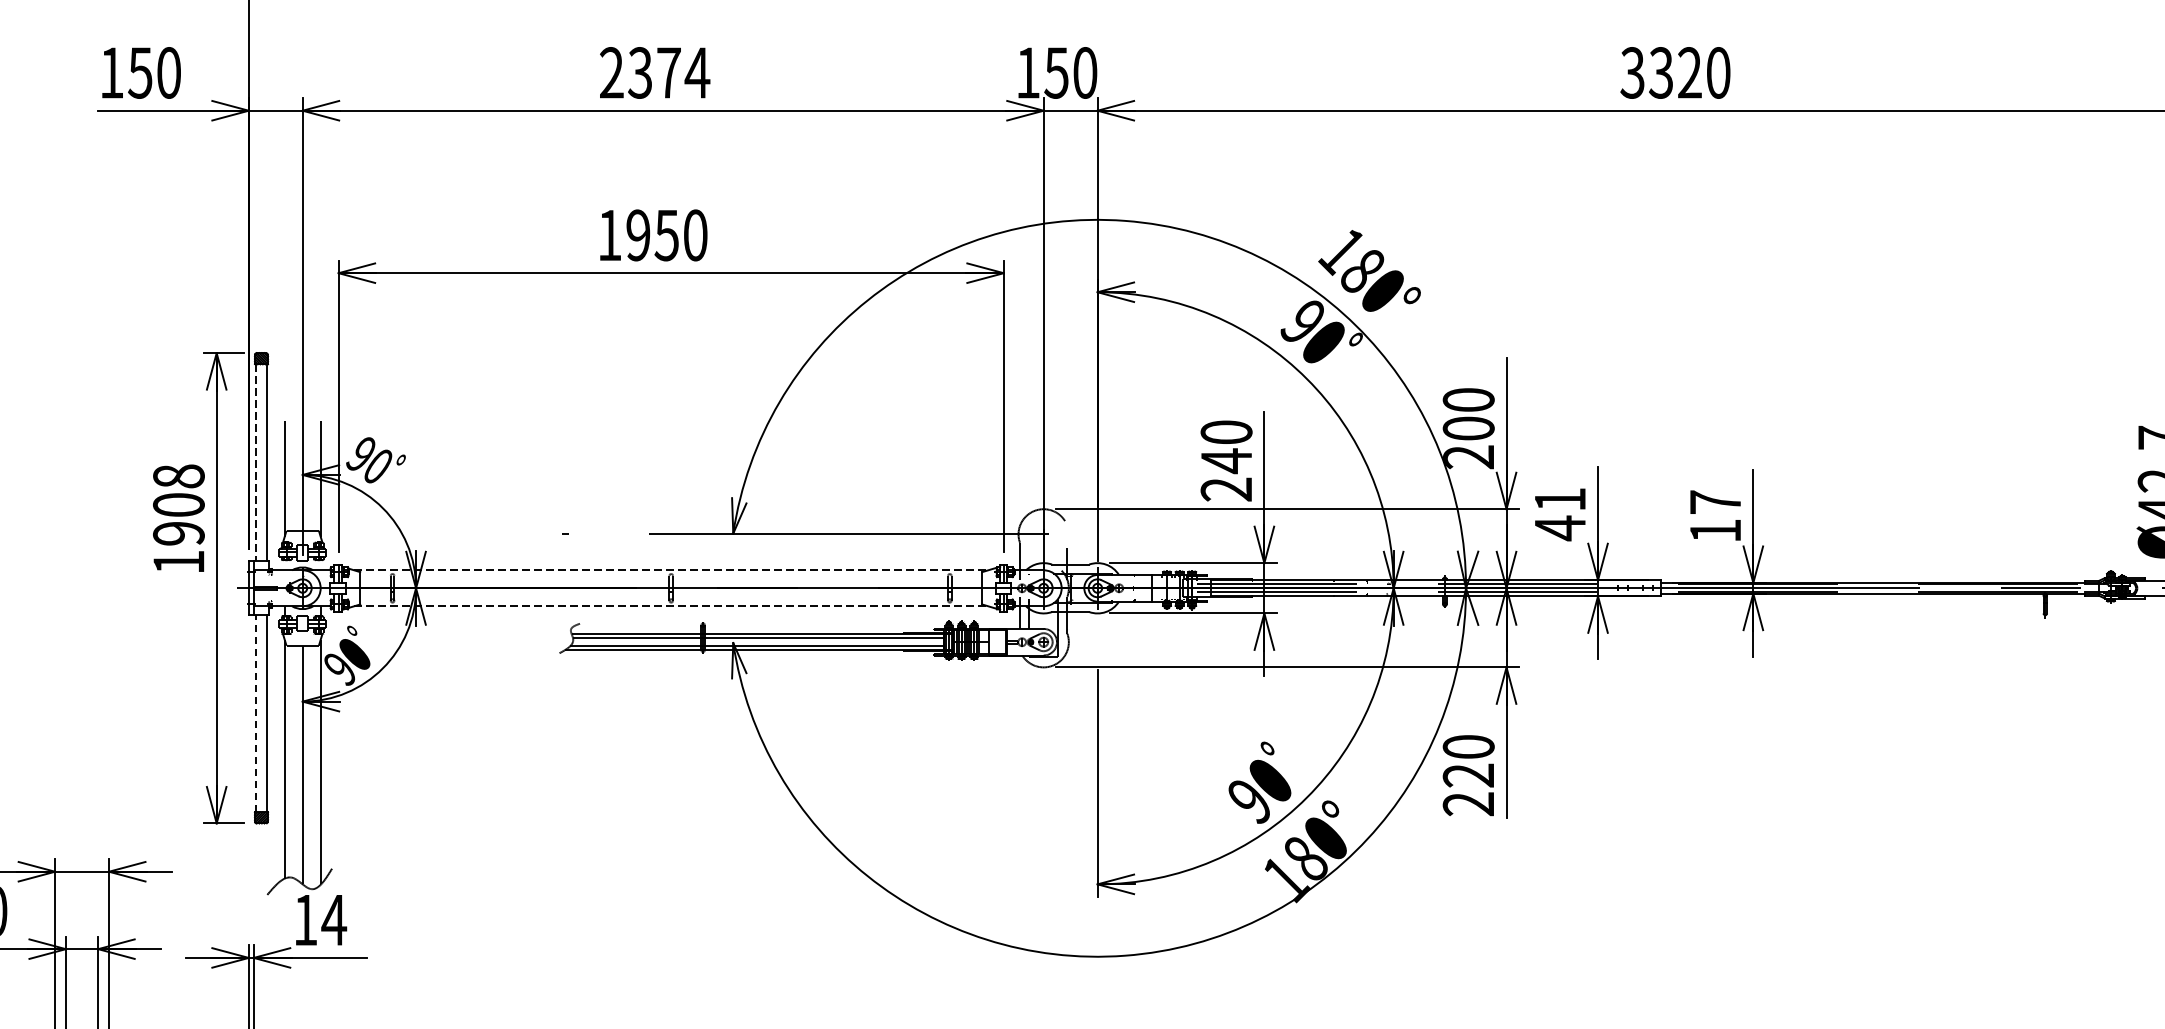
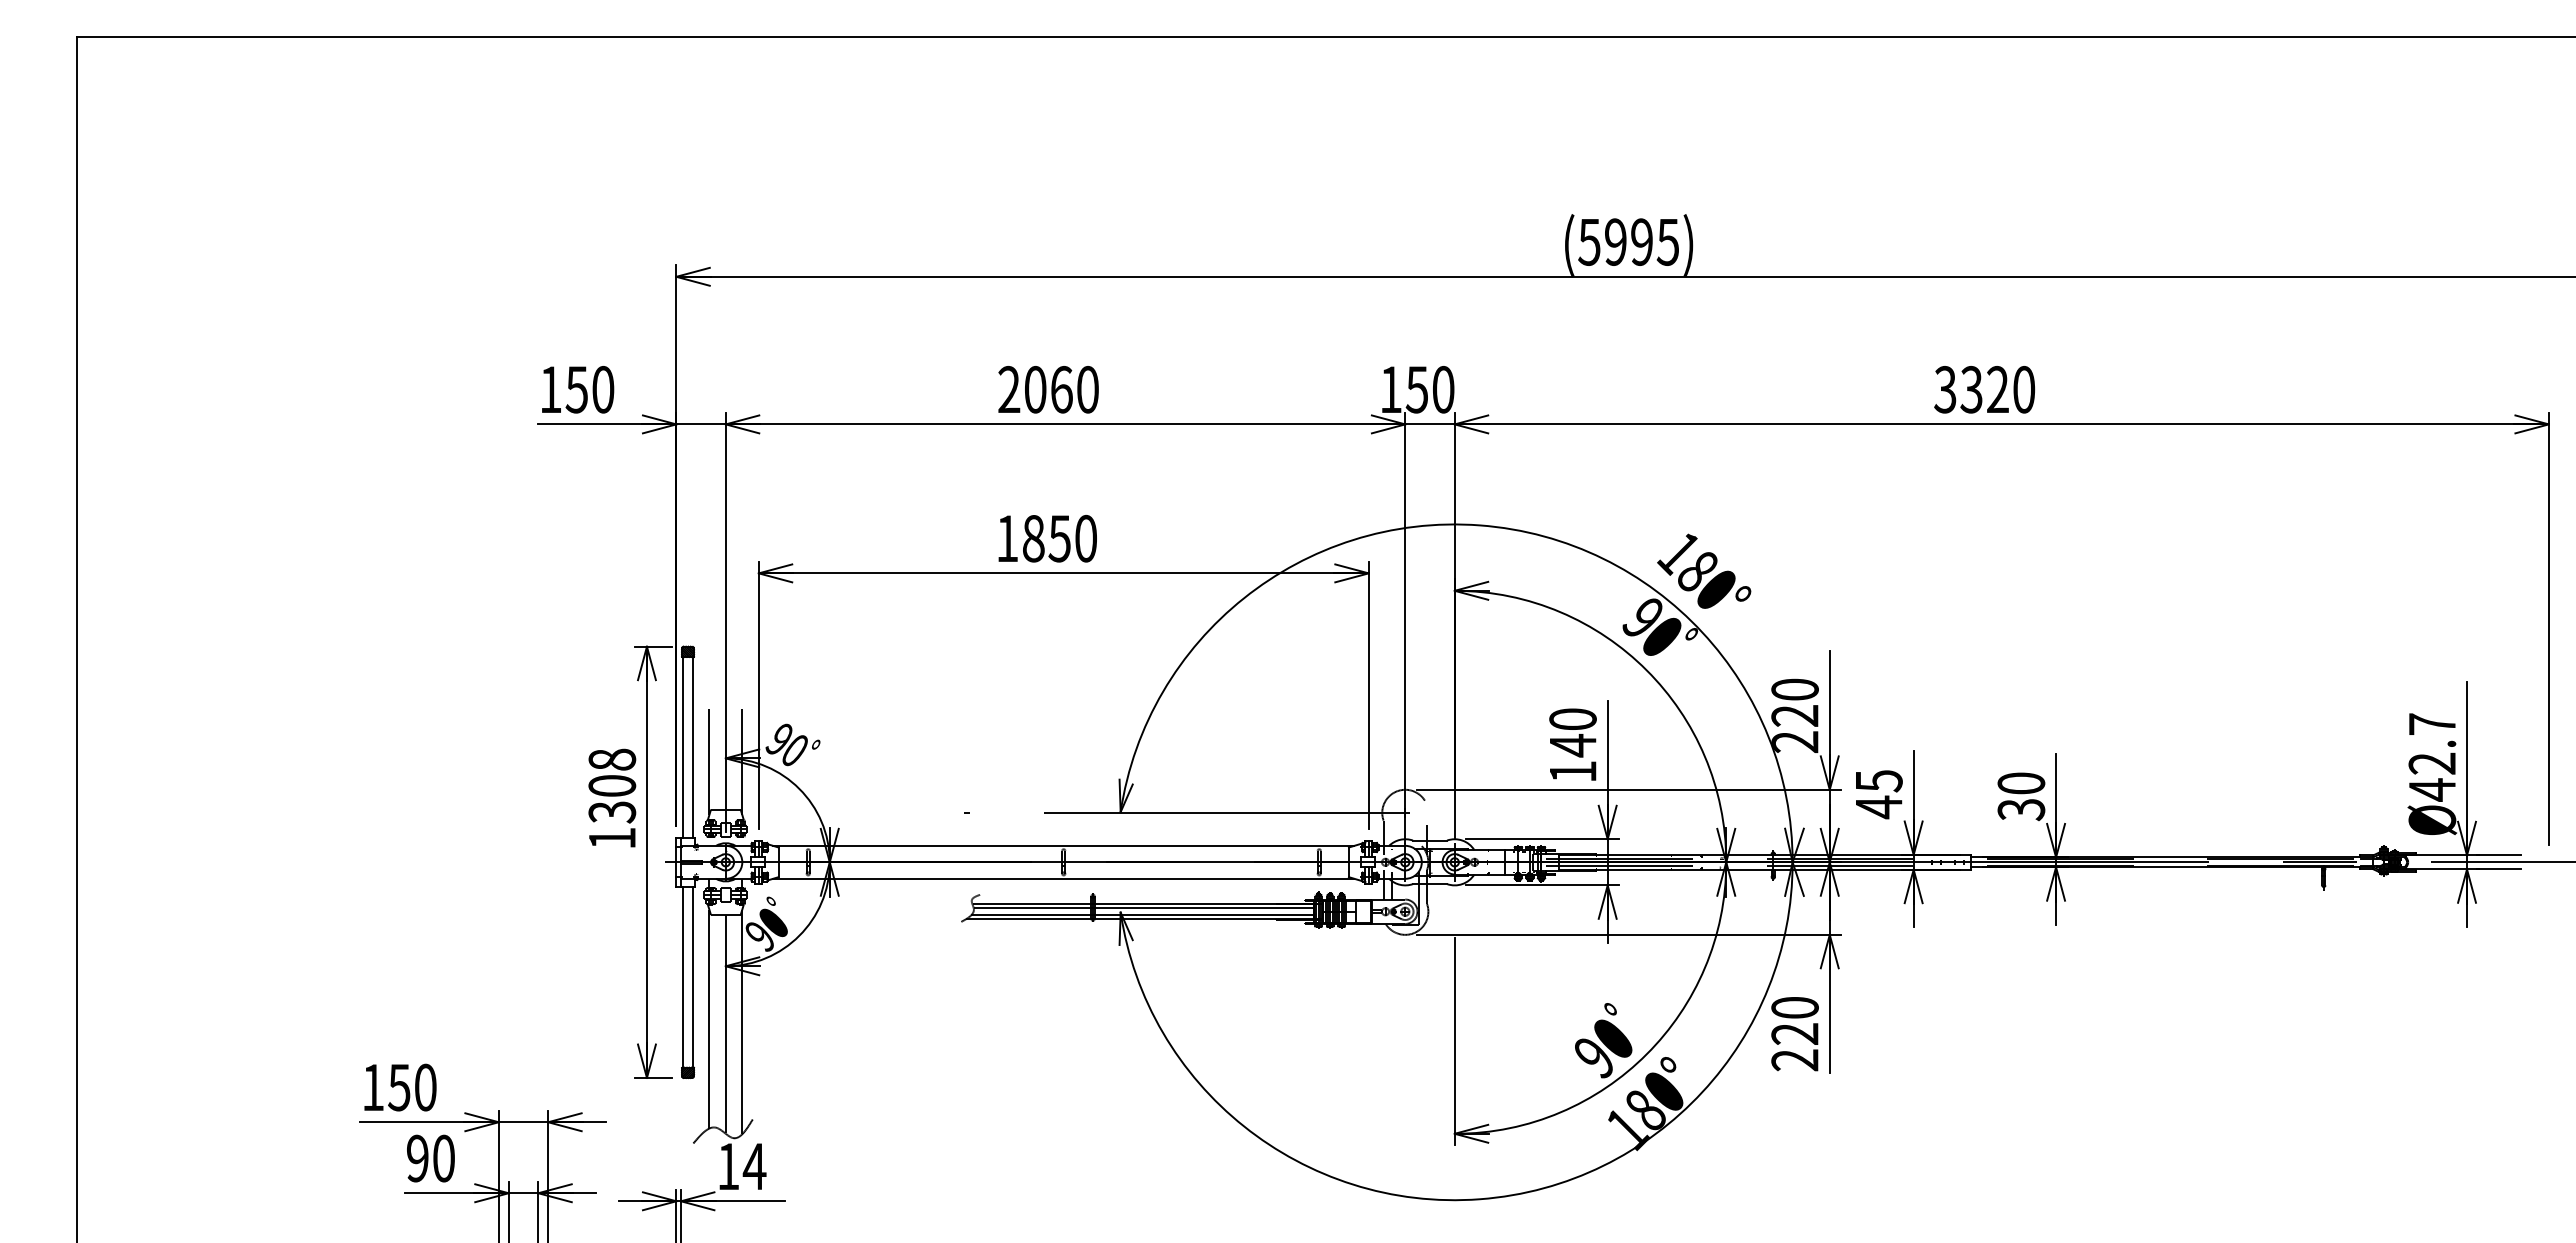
text: (668, 72) -> (1061, 389), 2374 -> 2060
text: (638, 235) -> (1033, 538), 1950 -> 1850
text: (1468, 428) -> (1794, 715), 200 -> 220
line: (255, 463) -> (682, 747), dashed -> solid
text: (1225, 489) -> (1572, 771), 240 -> 140
text: (1560, 500) -> (1879, 781), 41 -> 45
text: (1715, 516) -> (2021, 796), 17 -> 30
text: (179, 533) -> (612, 812), 1908 -> 1308
line: (670, 569) -> (1063, 845), dashed -> solid
line: (670, 605) -> (1063, 878), dashed -> solid
line: (255, 712) -> (682, 976), dashed -> solid

